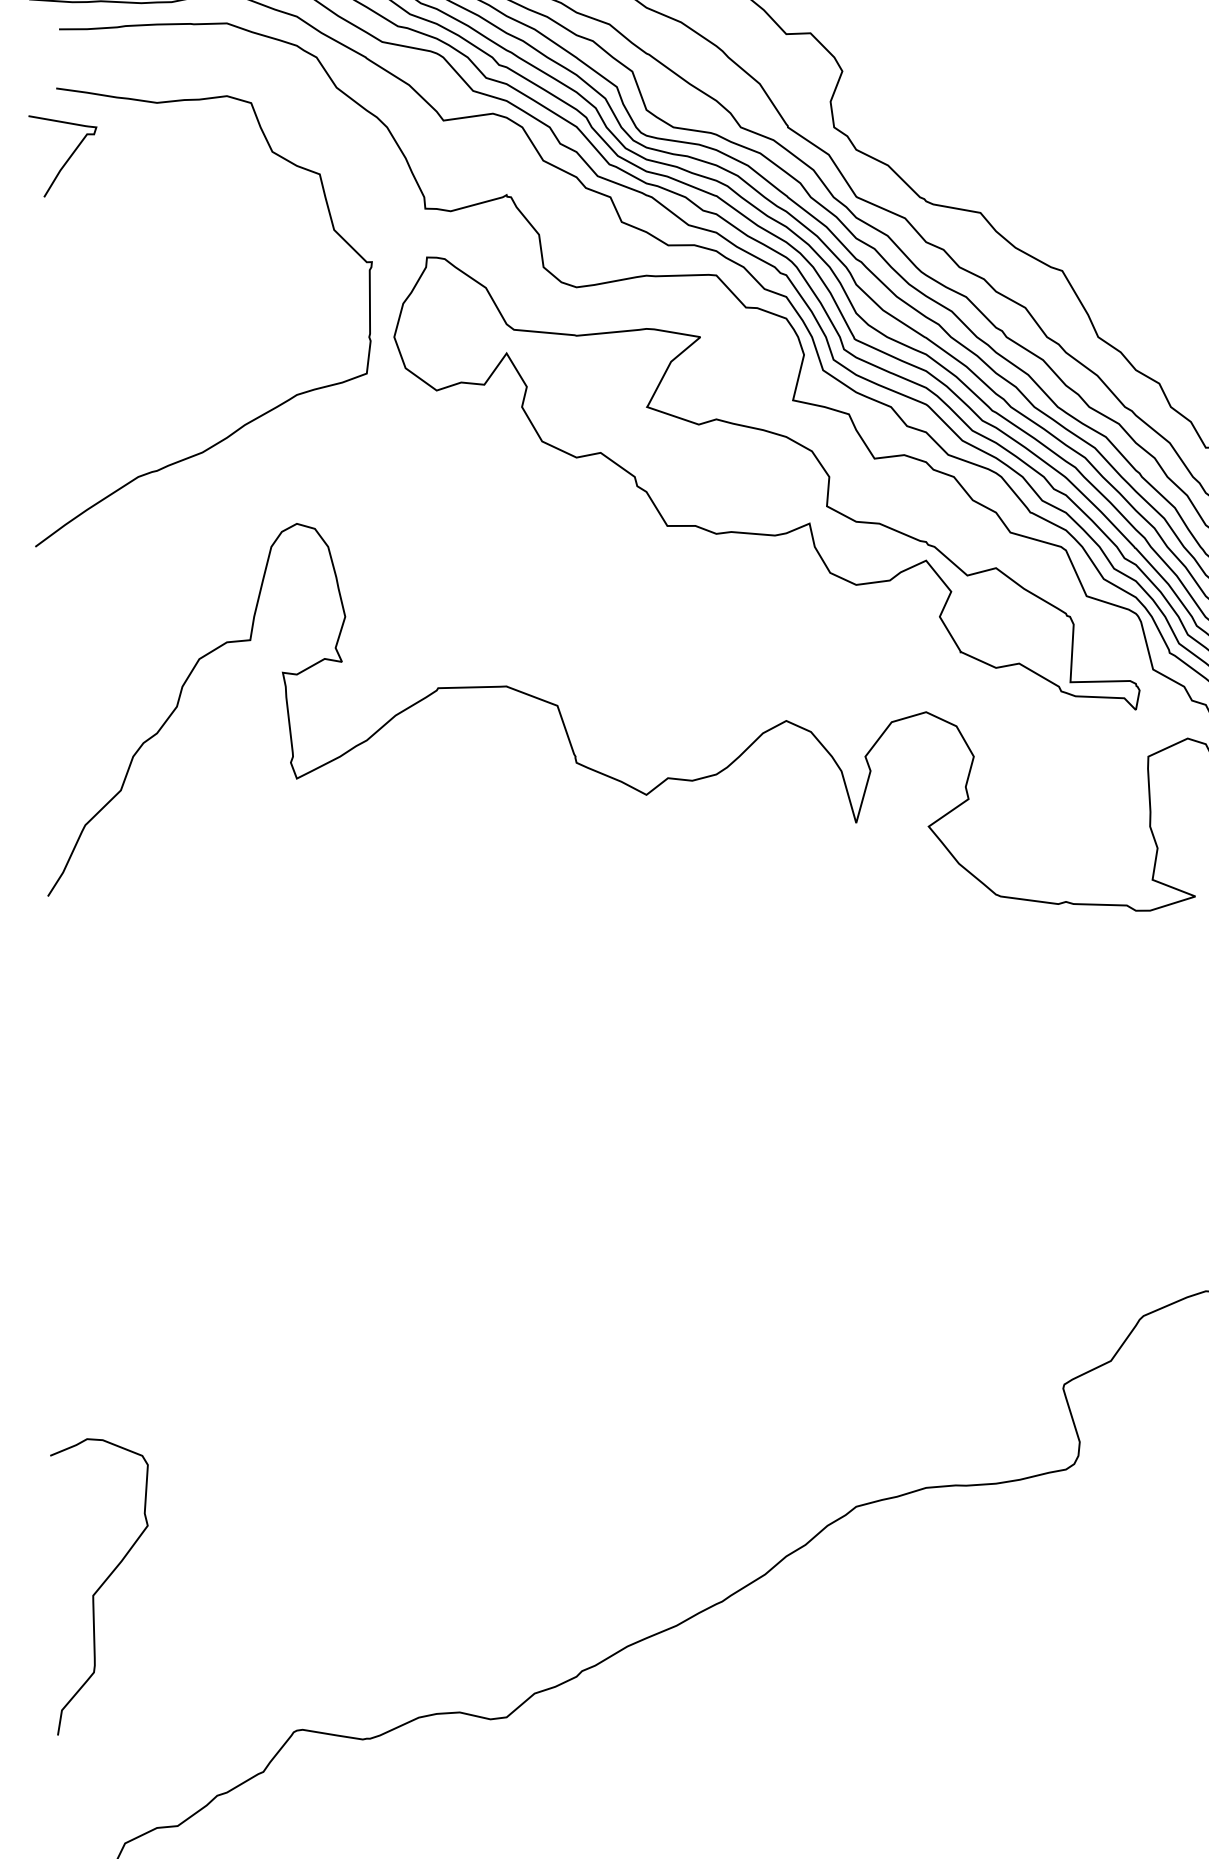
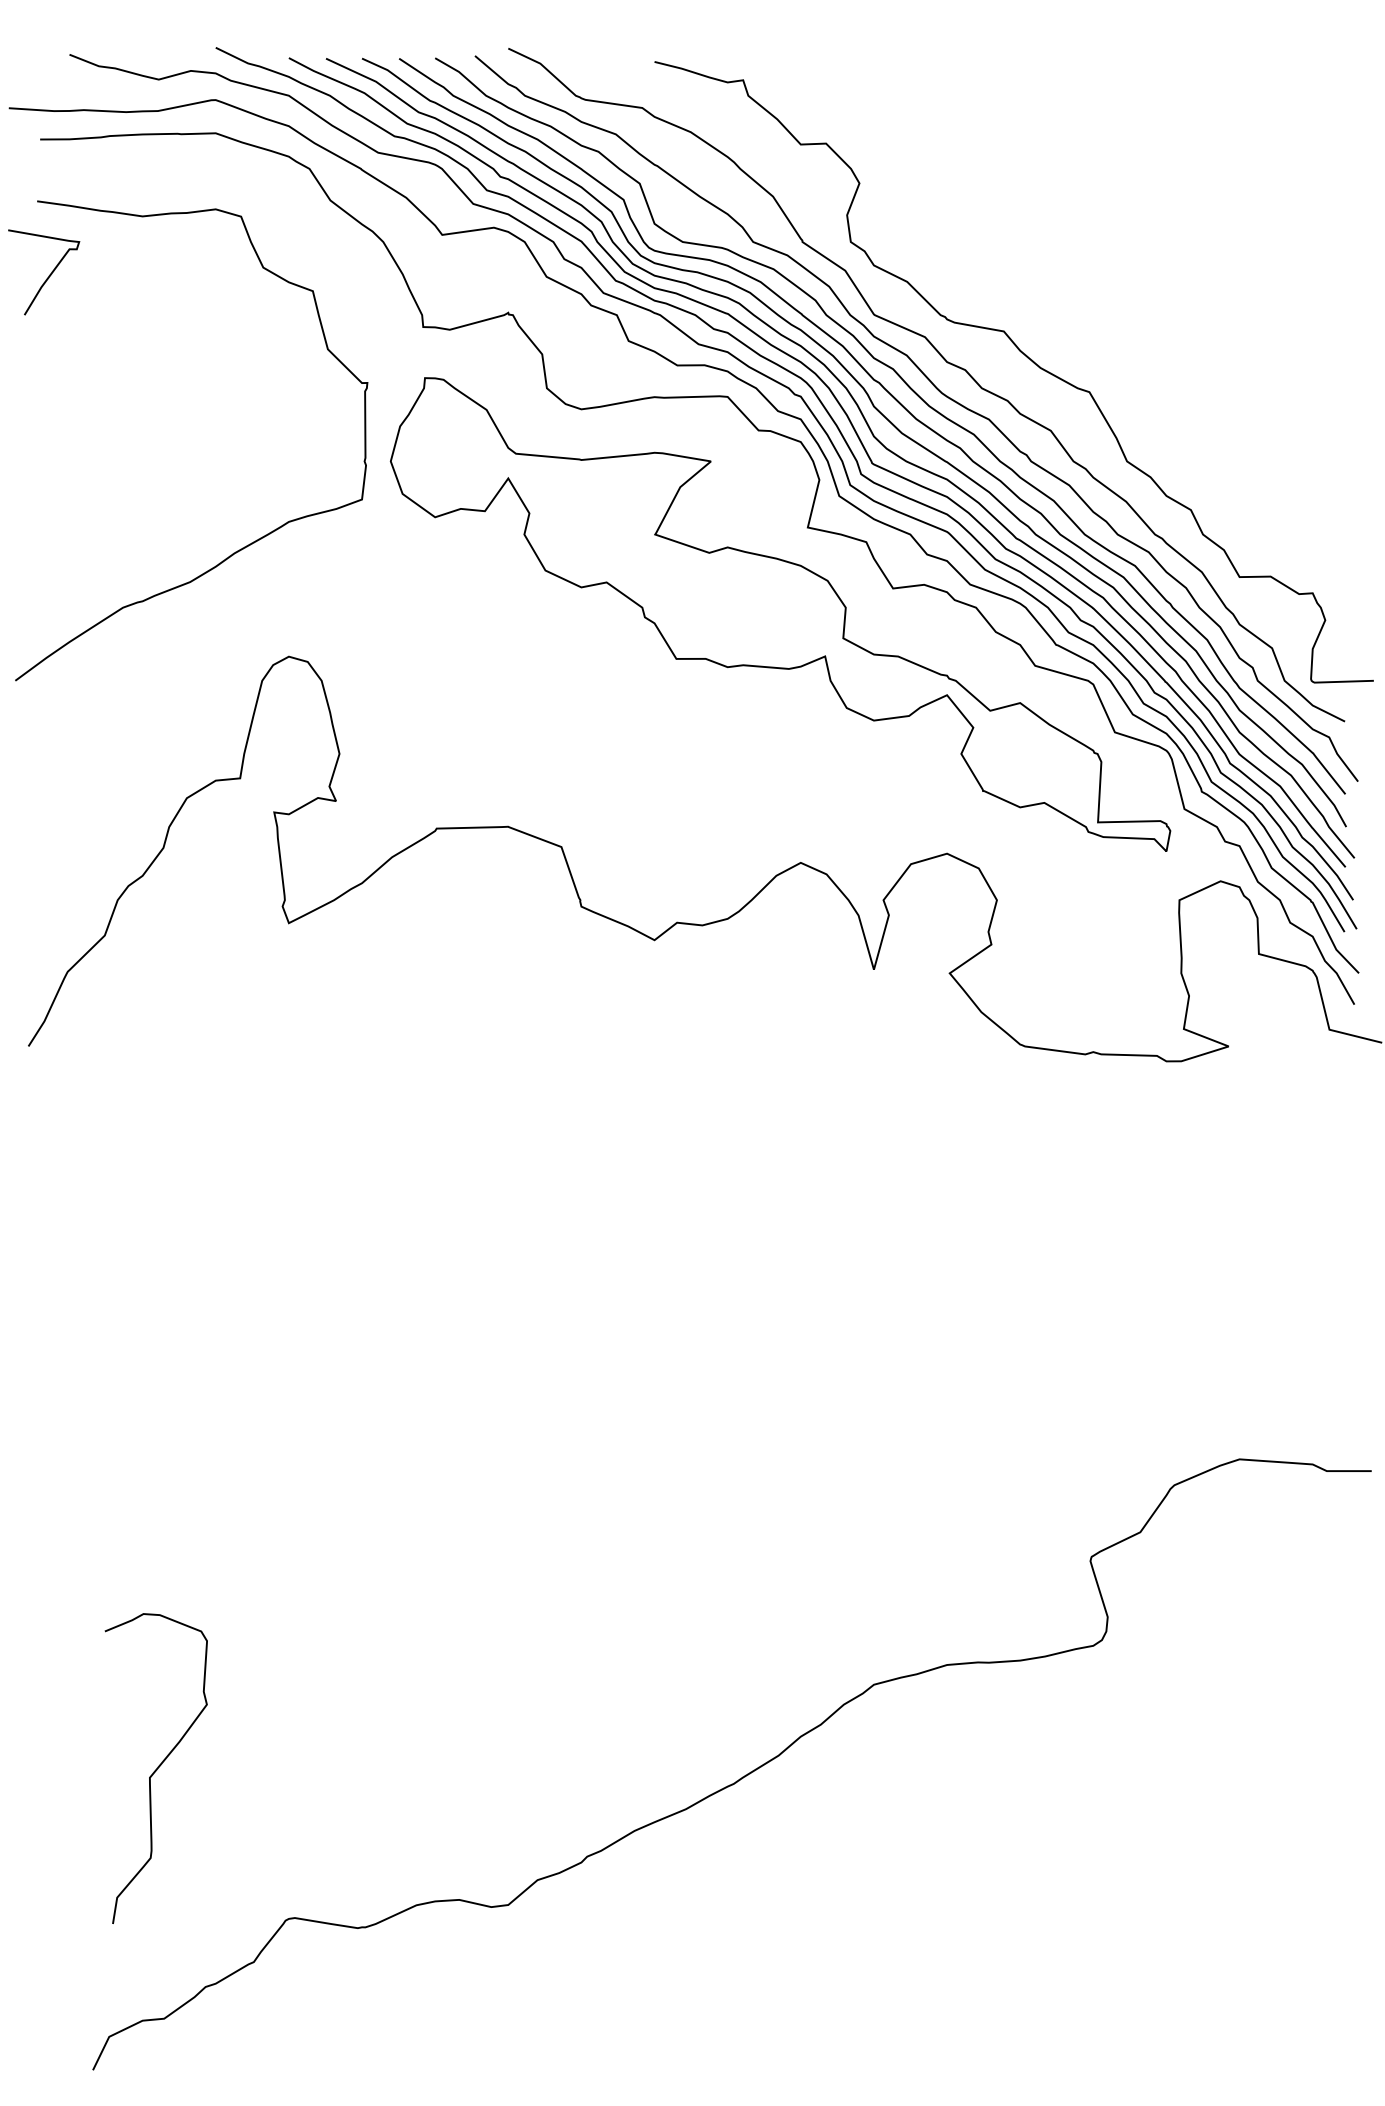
curve: (99, 1586) -> (156, 1768), moved

